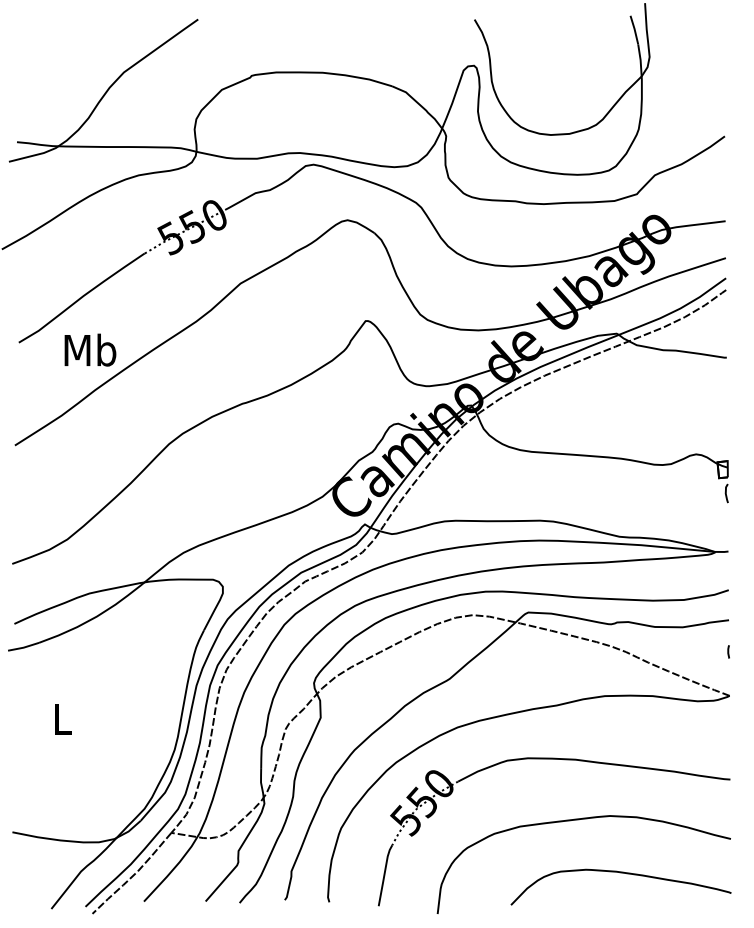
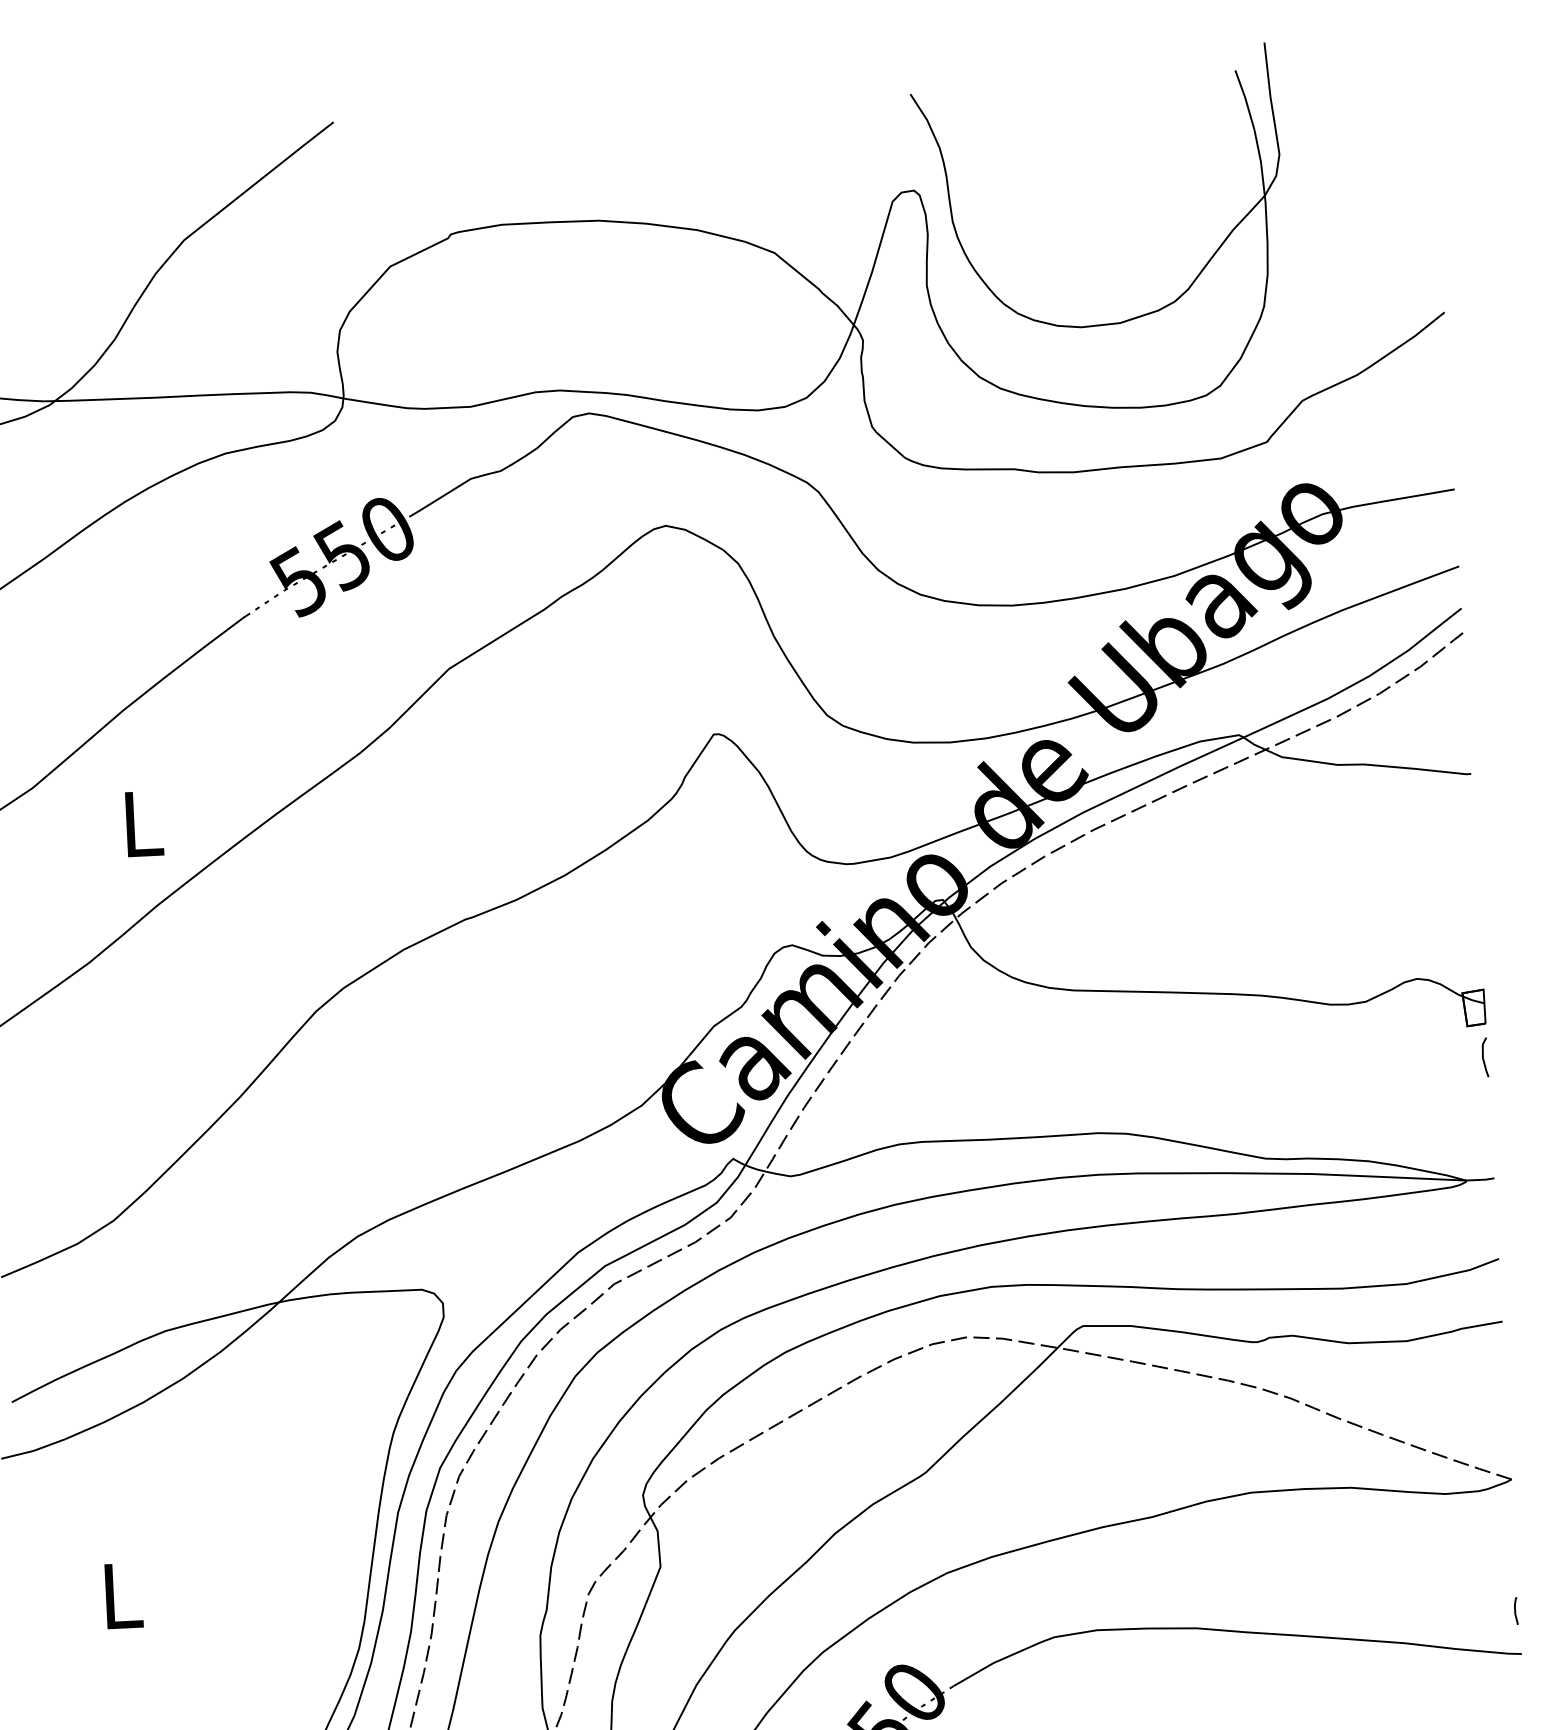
text: (90, 349) -> (142, 821), Mb -> L
line: (728, 651) -> (1515, 1610), moved

